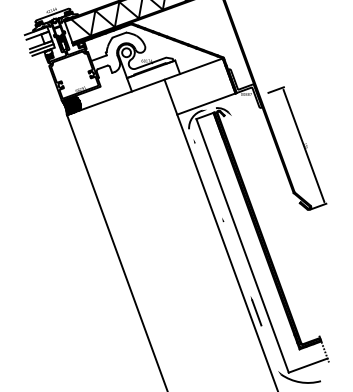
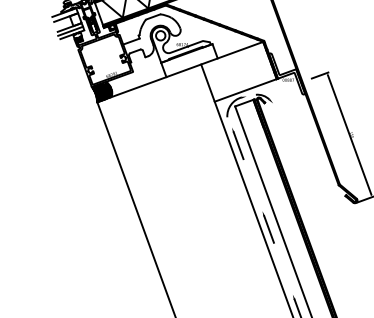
line: (199, 155) -> (238, 145), added
line: (227, 234) -> (268, 229), added

